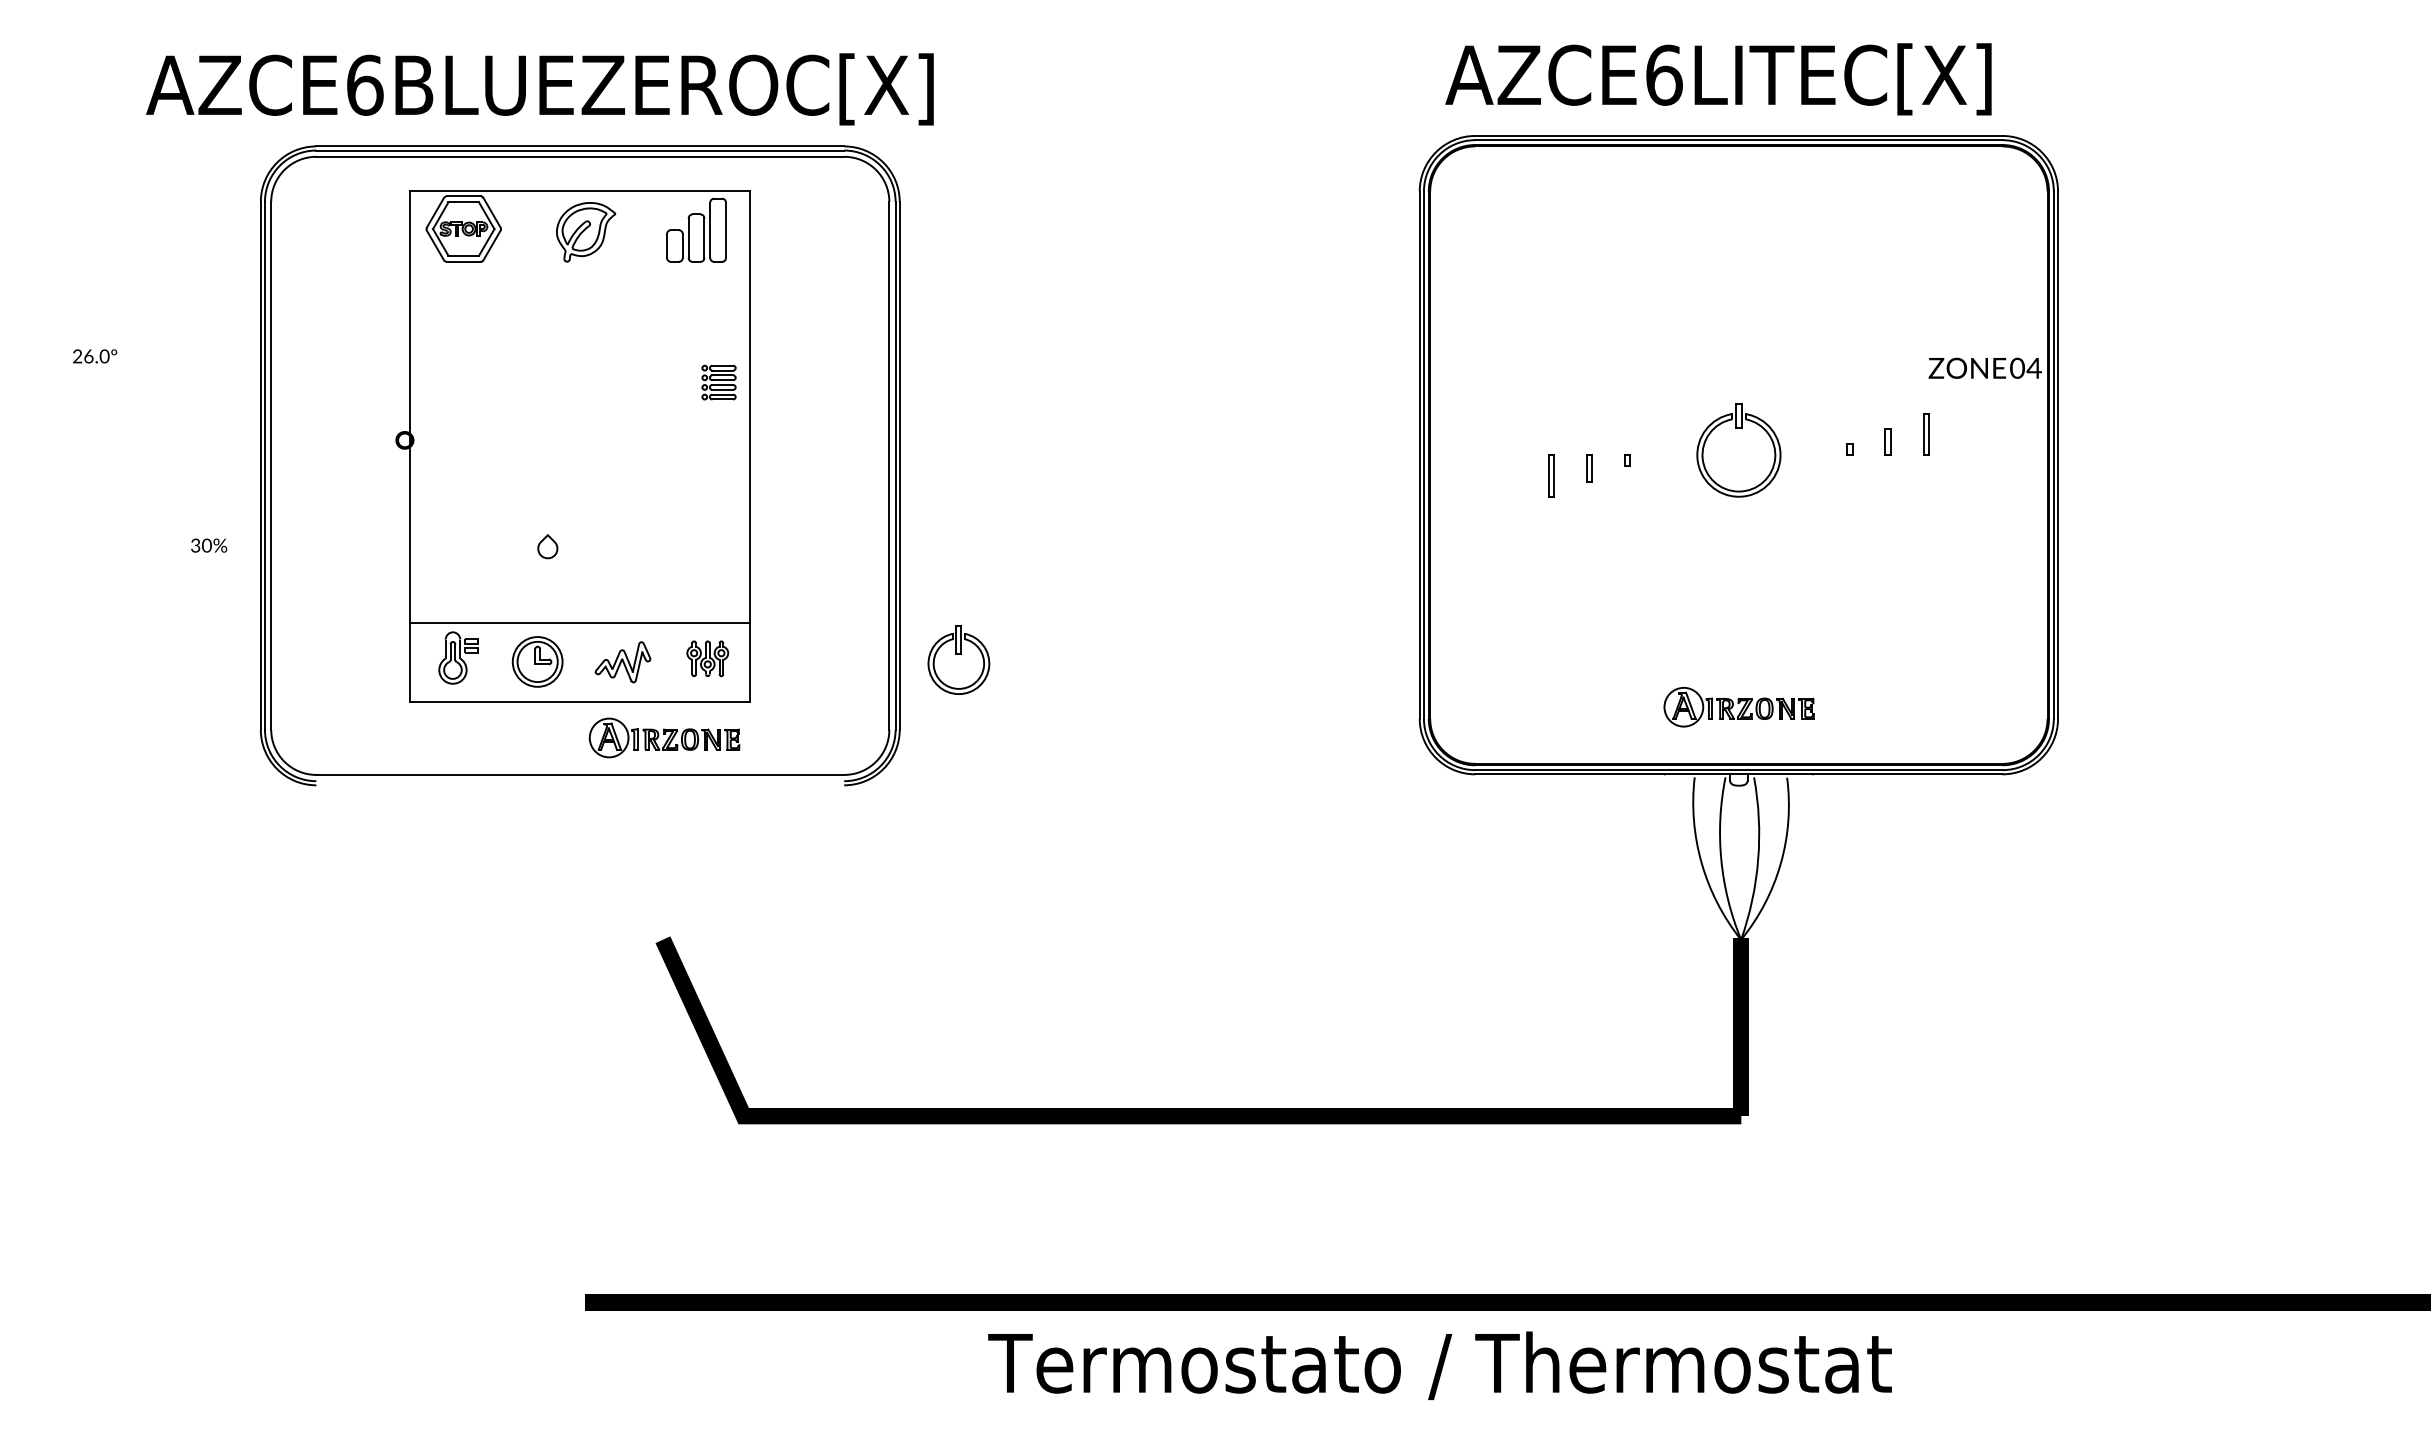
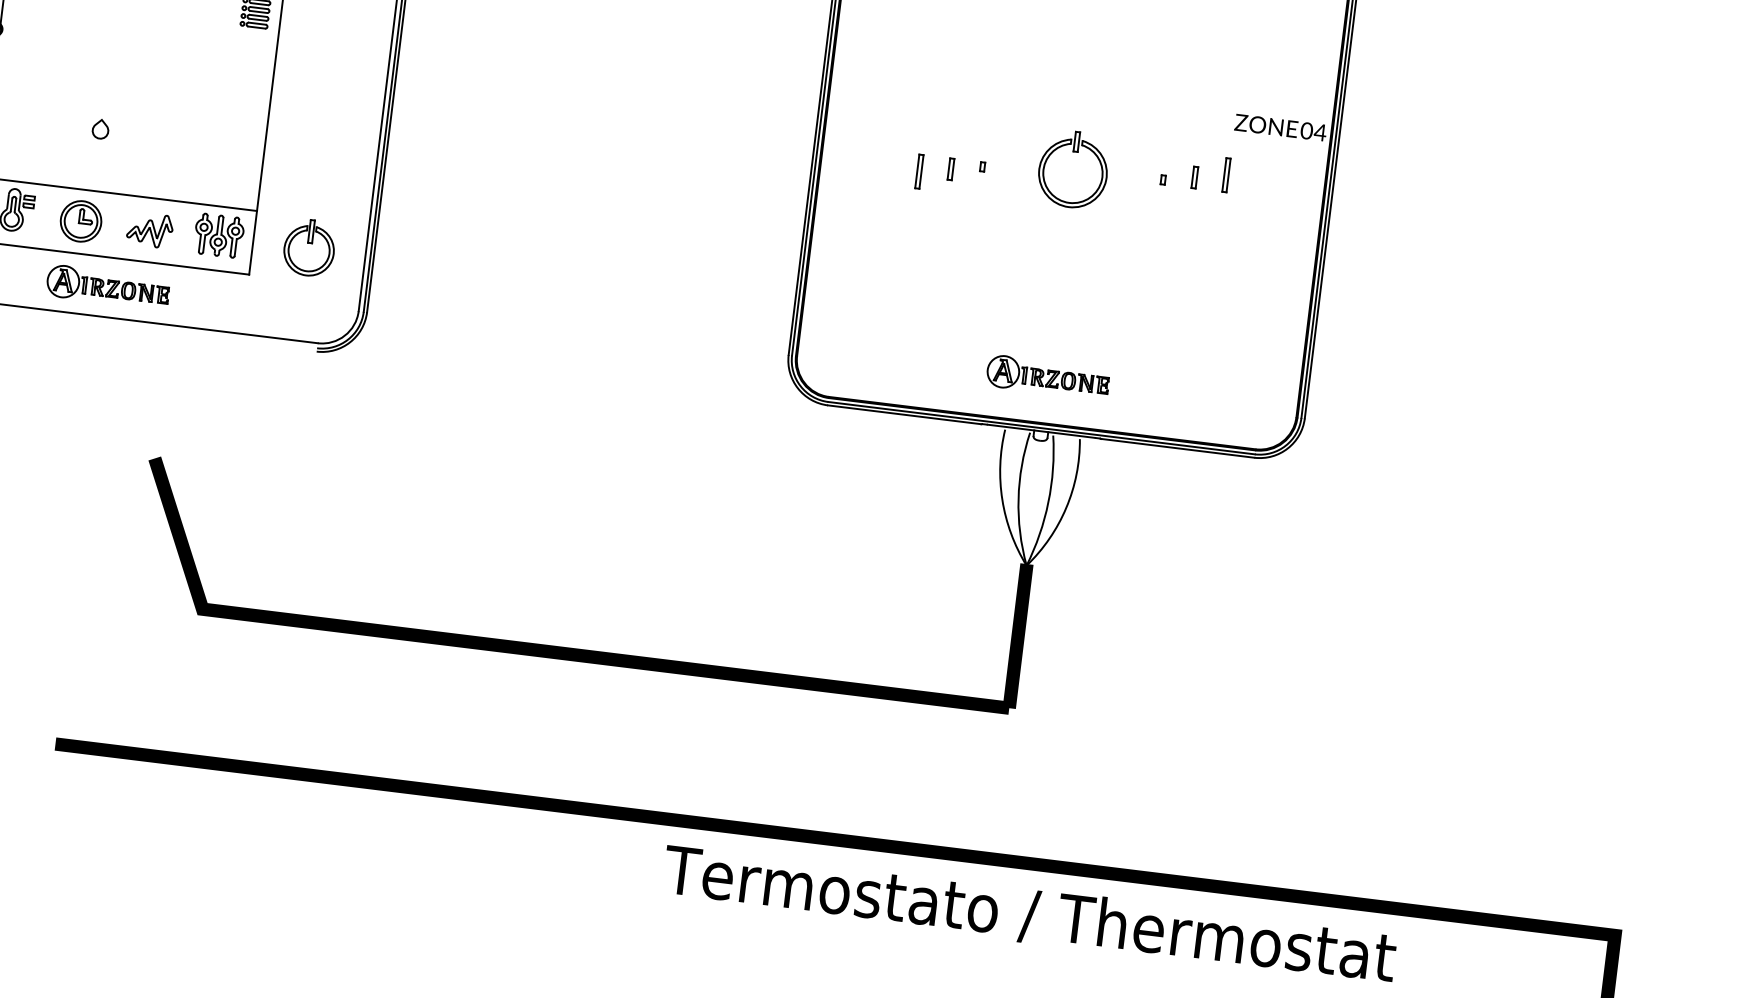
part: (707, 658) -> (218, 235), size x1.43
part: (958, 659) -> (309, 247), moved
part: (664, 737) -> (108, 286), moved
text: (1439, 1365) -> (1029, 915), moved

